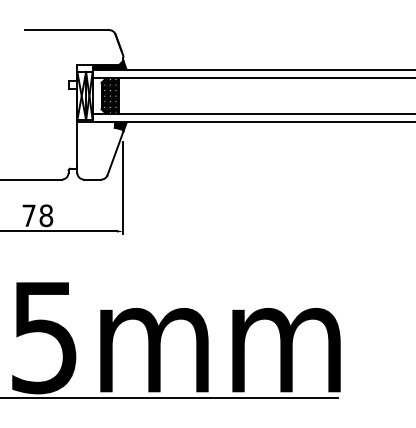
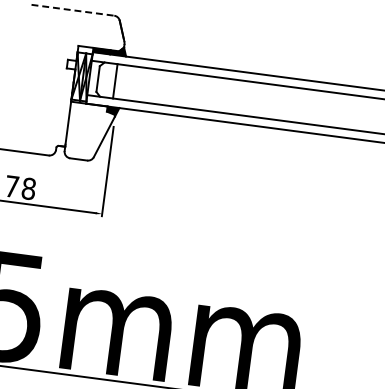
line: (67, 30) -> (73, 10), solid -> dashed
hatch: (110, 95) -> (106, 79), removed

